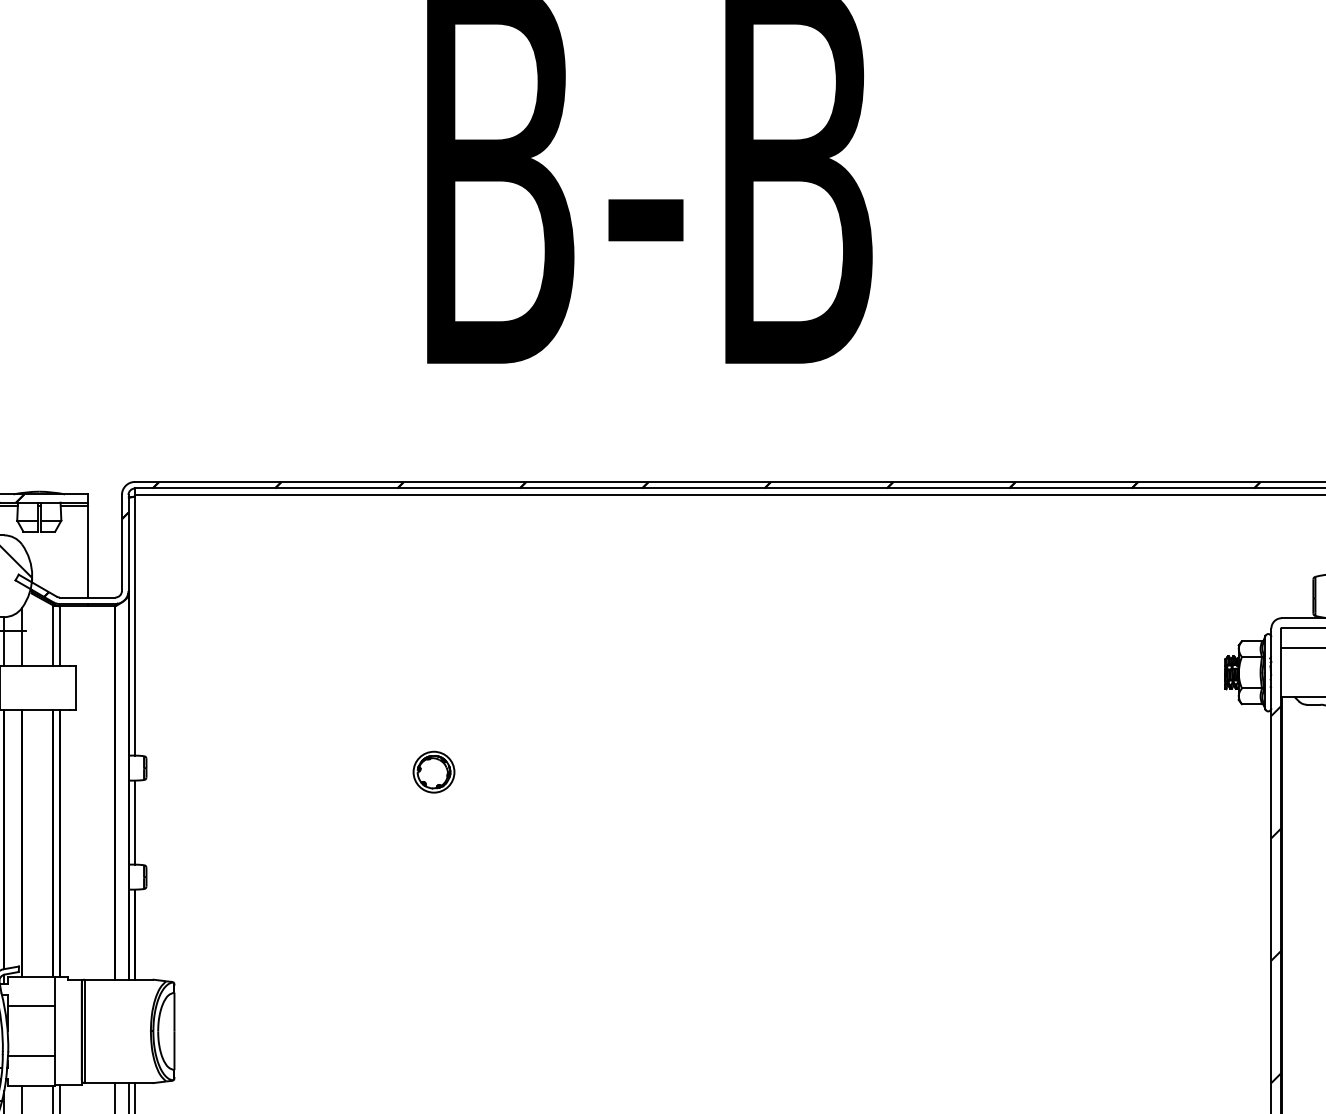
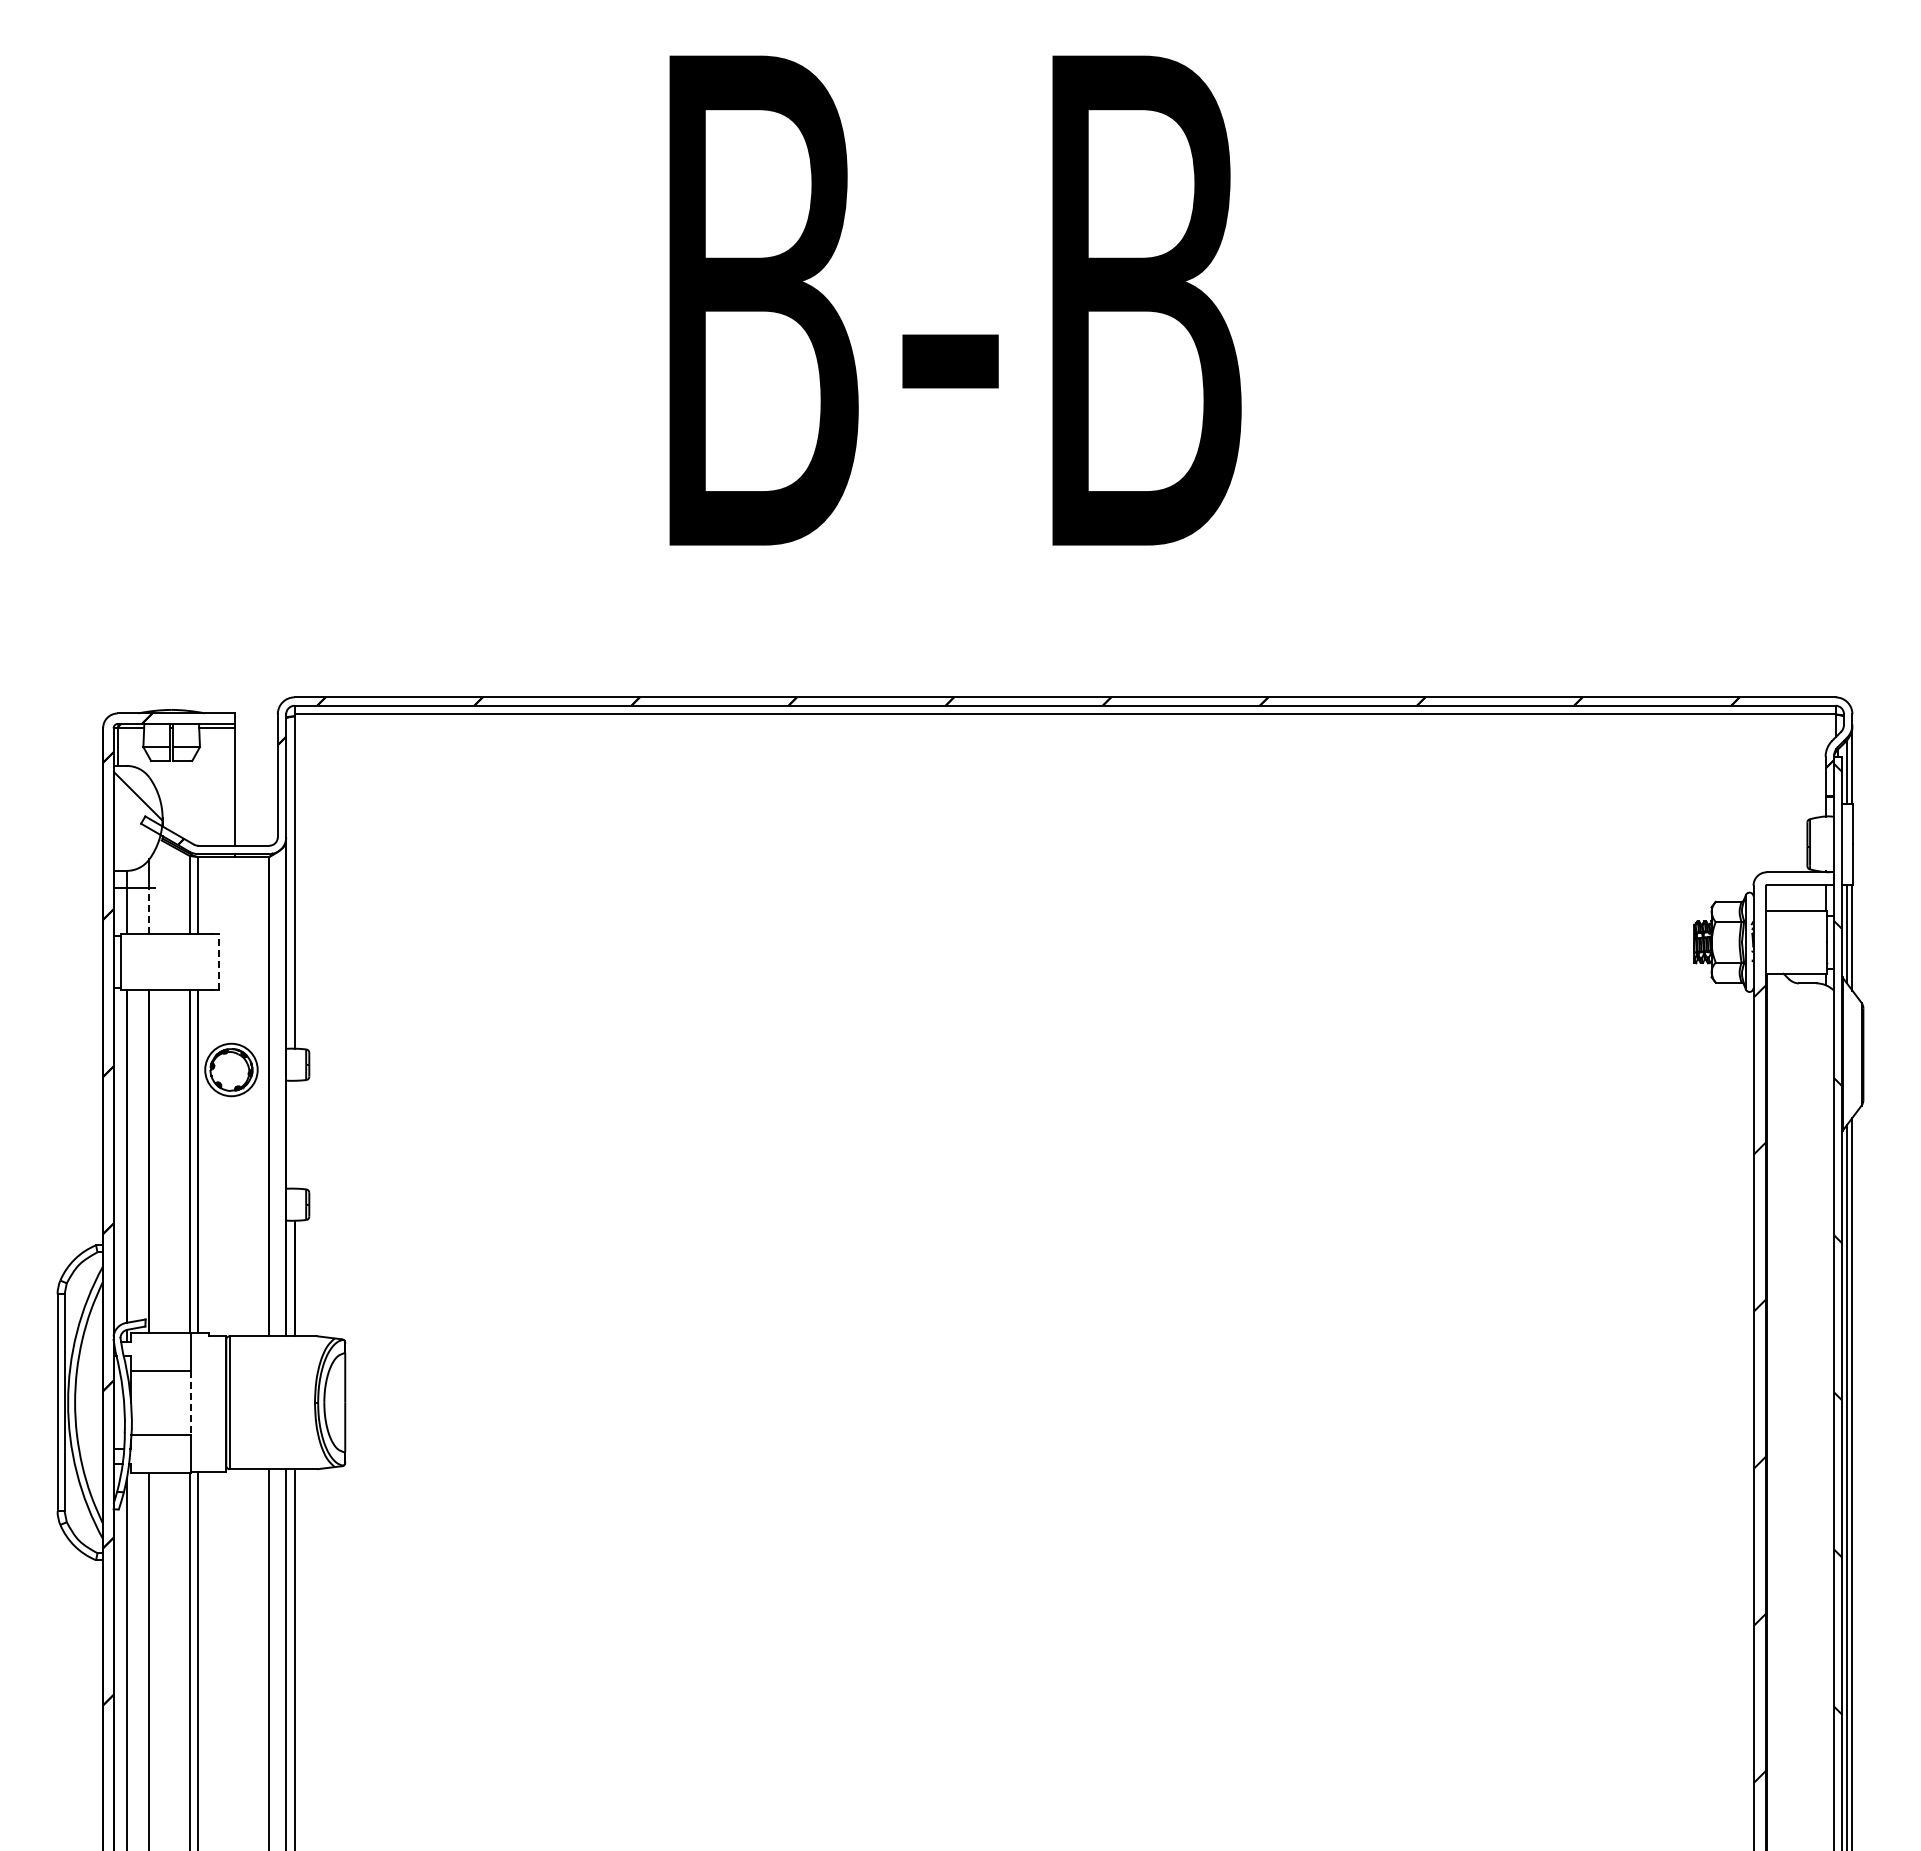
line: (22, 648) -> (149, 911), solid -> dashed
line: (75, 687) -> (218, 961), solid -> dashed
part: (434, 771) -> (231, 1069), moved
line: (134, 822) -> (294, 1134), removed
line: (54, 1031) -> (191, 1403), solid -> dashed

